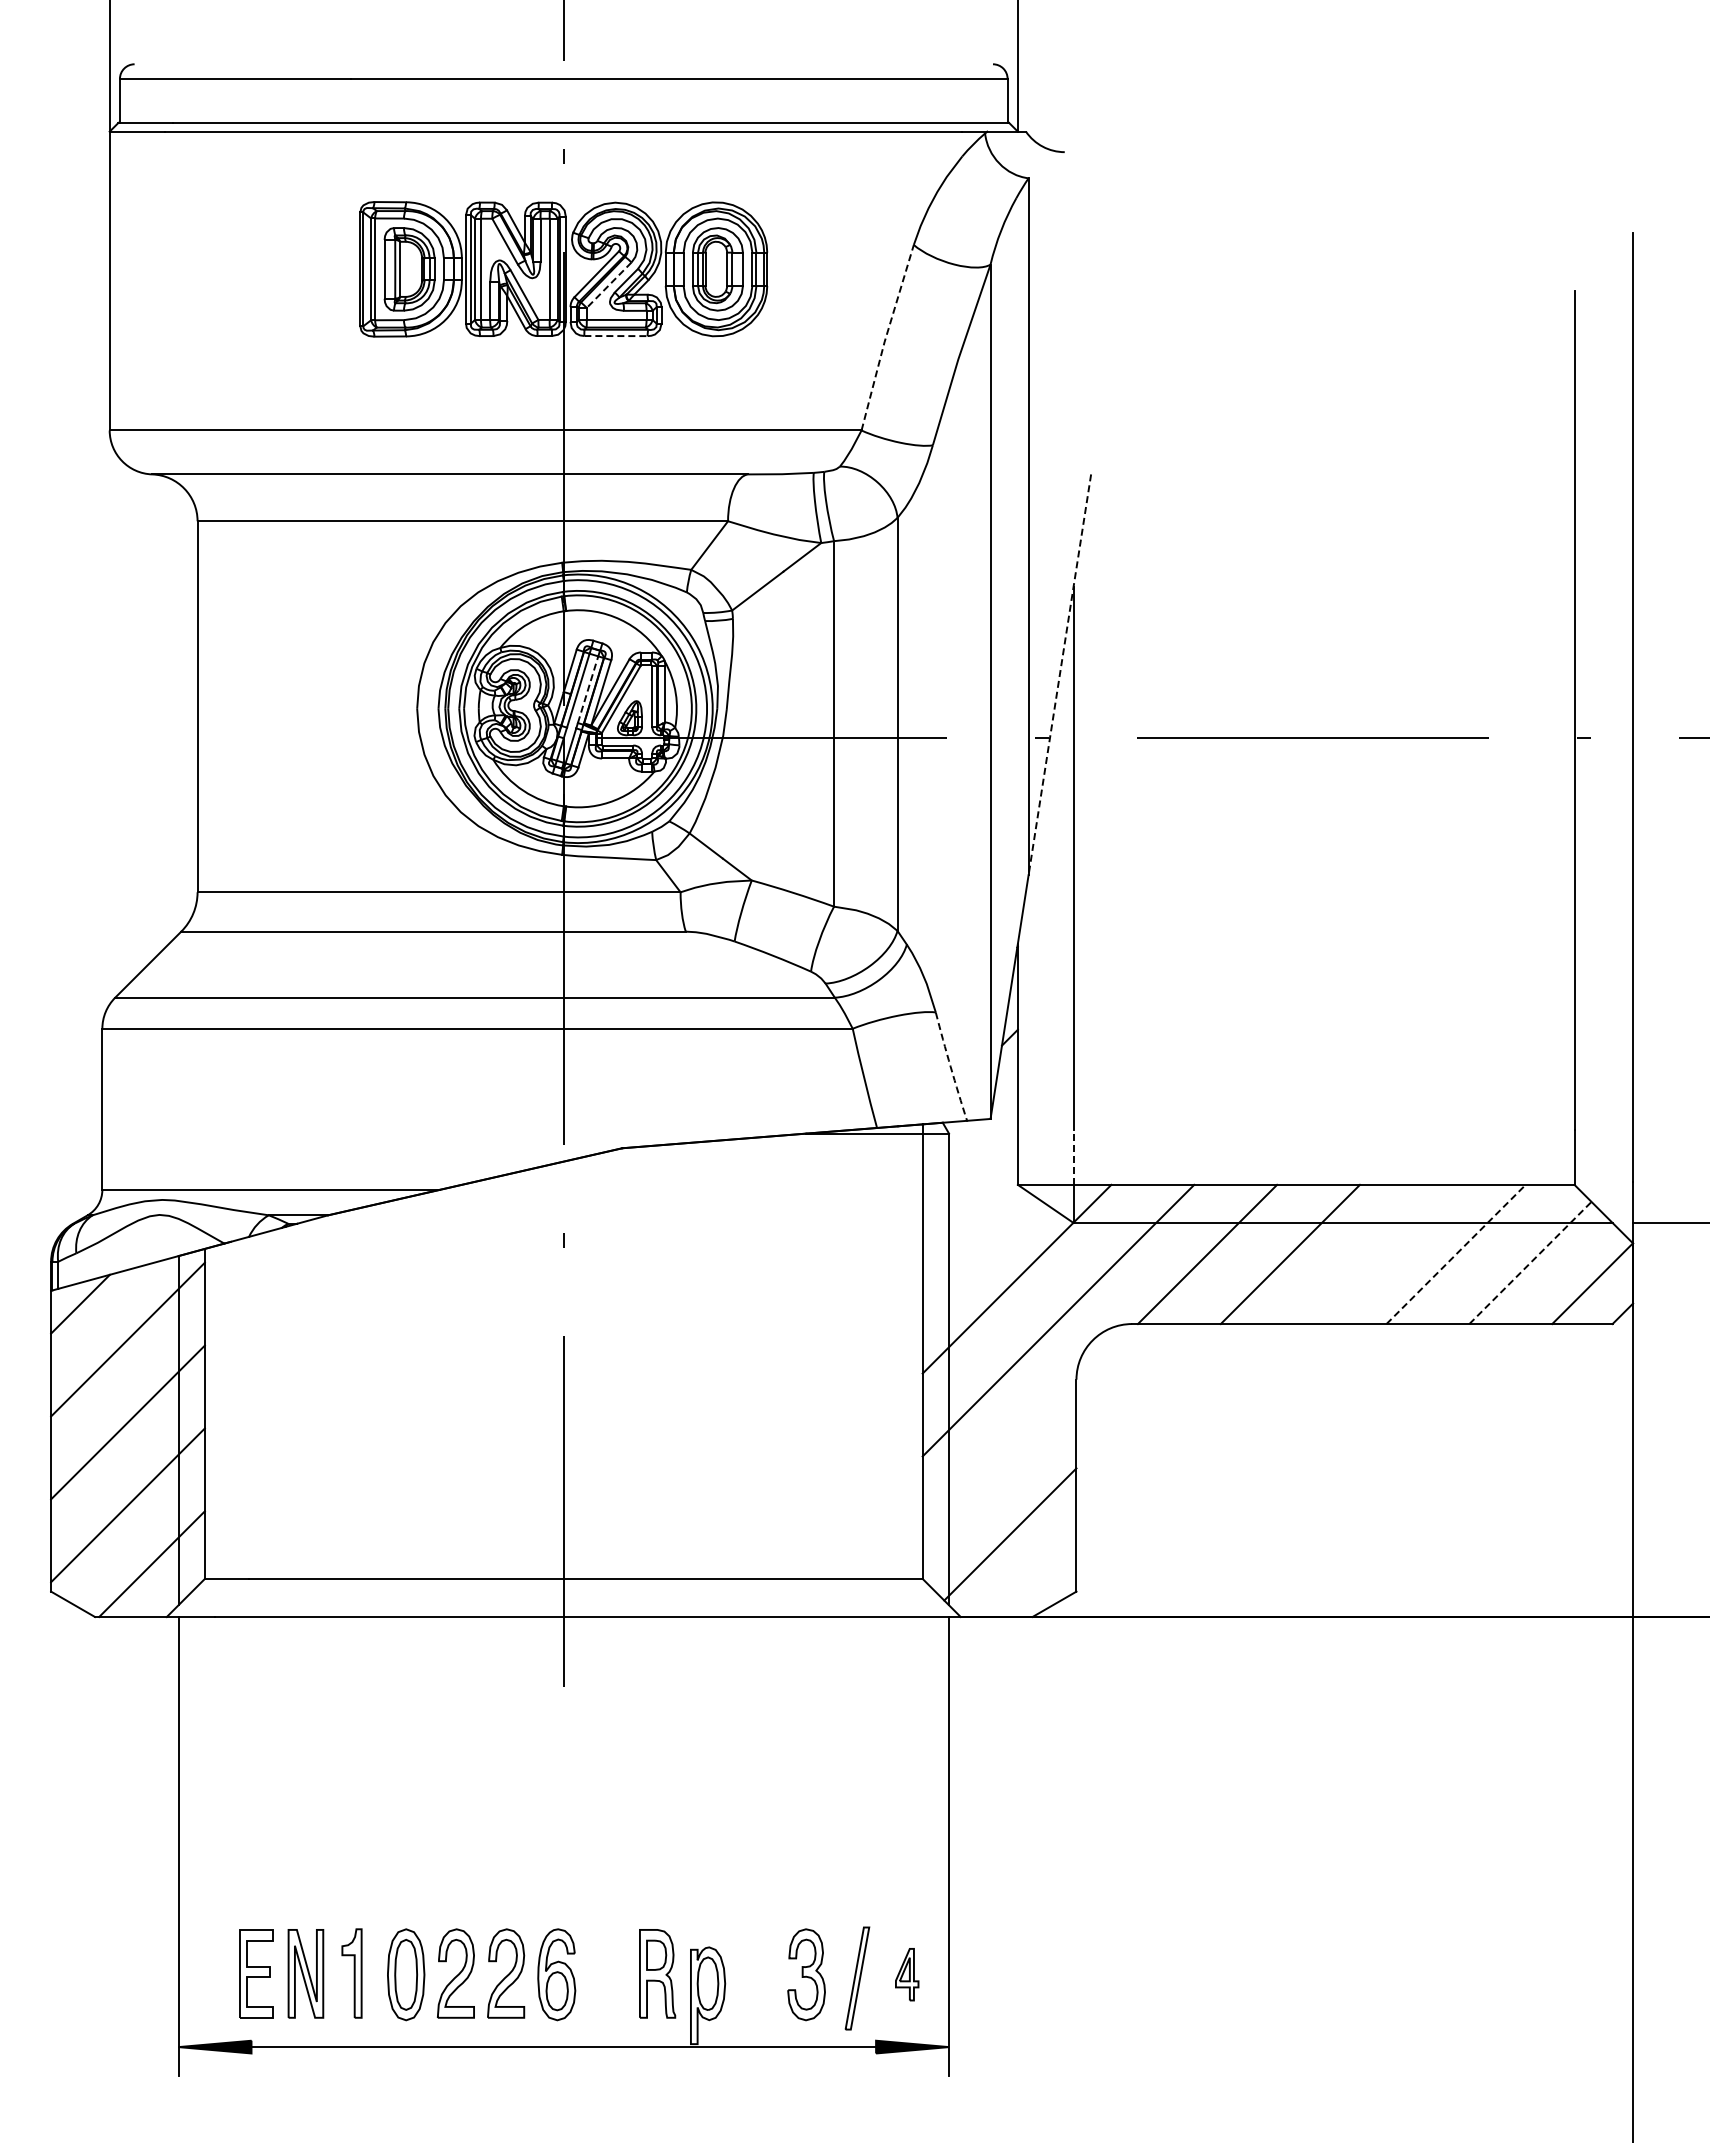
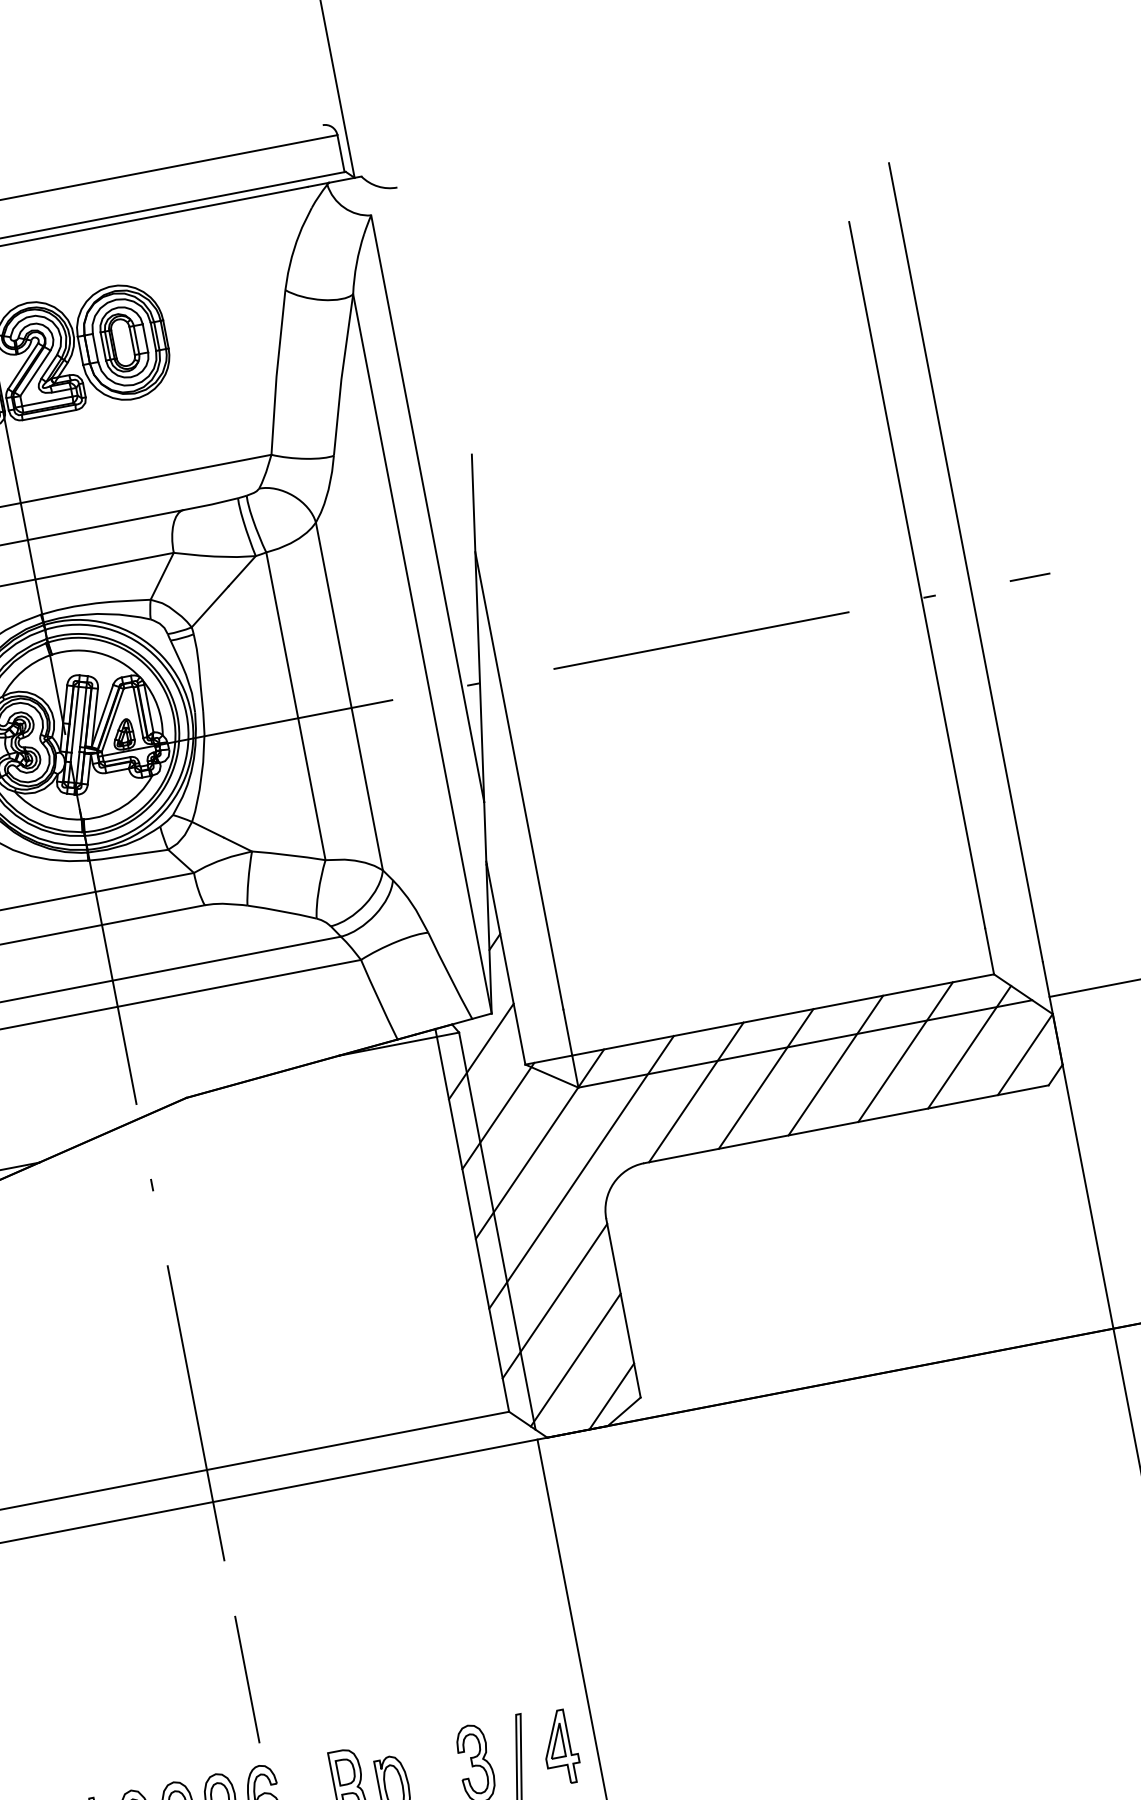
line: (609, 285) -> (35, 373), dashed -> solid
line: (615, 336) -> (49, 415), dashed -> solid
line: (886, 337) -> (277, 372), dashed -> solid
line: (1059, 674) -> (477, 628), dashed -> solid
line: (588, 689) -> (83, 717), dashed -> solid
arc: (950, 1066) -> (449, 975), dashed -> solid
line: (1073, 1157) -> (567, 1032), dashed -> solid
line: (969, 1159) -> (480, 1051), added
line: (975, 1237) -> (498, 1115), added
line: (1372, 1254) -> (835, 1065), added
line: (1456, 1254) -> (905, 1052), dashed -> solid
line: (1530, 1262) -> (969, 1046), dashed -> solid
line: (999, 1462) -> (554, 1301), added
line: (1043, 1584) -> (611, 1396), added
line: (563, 1827) -> (247, 1679), added
part: (906, 1974) -> (559, 1747), size x1.67

